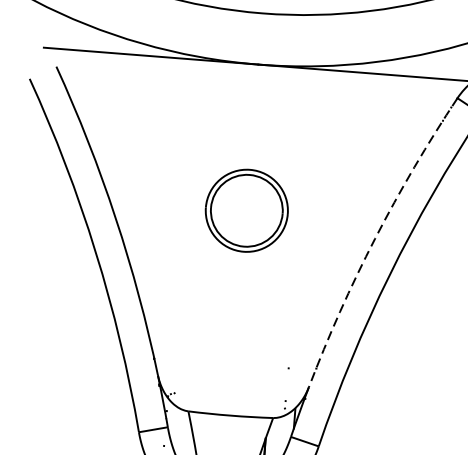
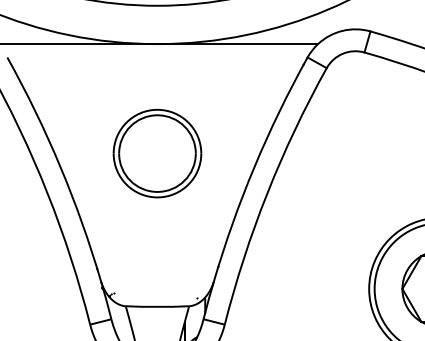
part: (246, 210) -> (157, 153), size x1.43
arc: (375, 238) -> (254, 166), dashed -> solid

